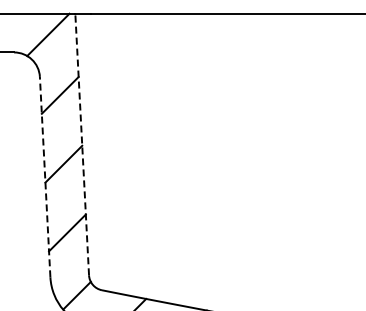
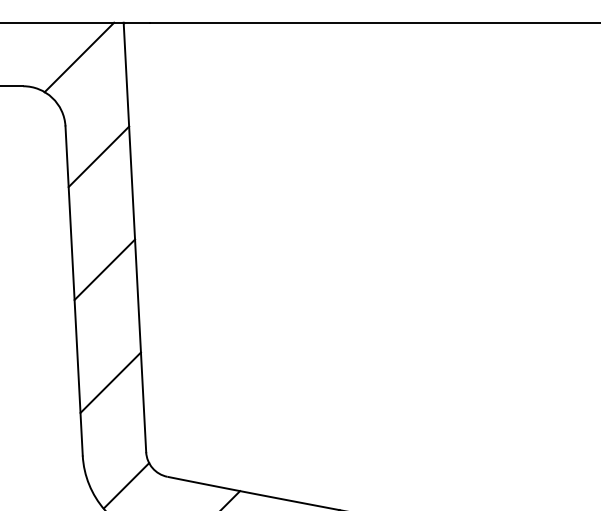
line: (82, 144) -> (135, 237), dashed -> solid
line: (45, 176) -> (74, 289), dashed -> solid

